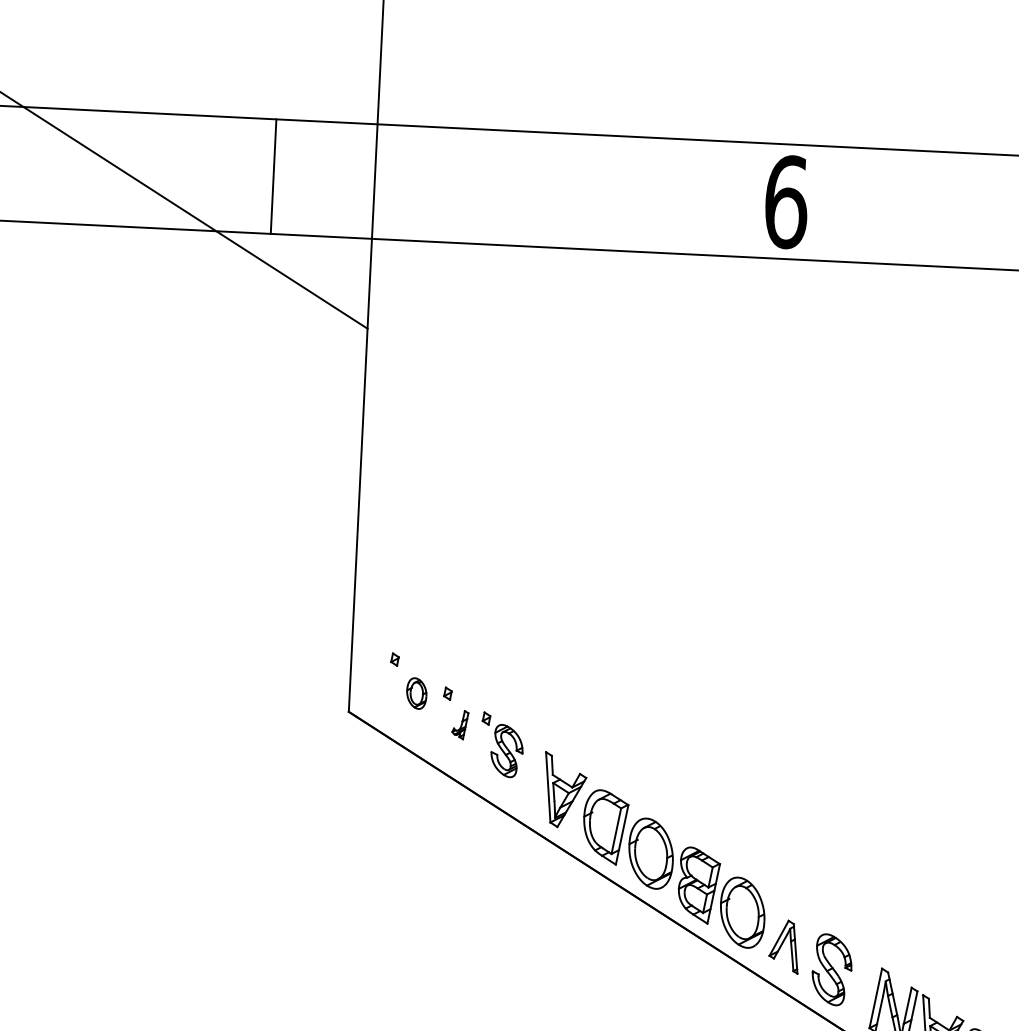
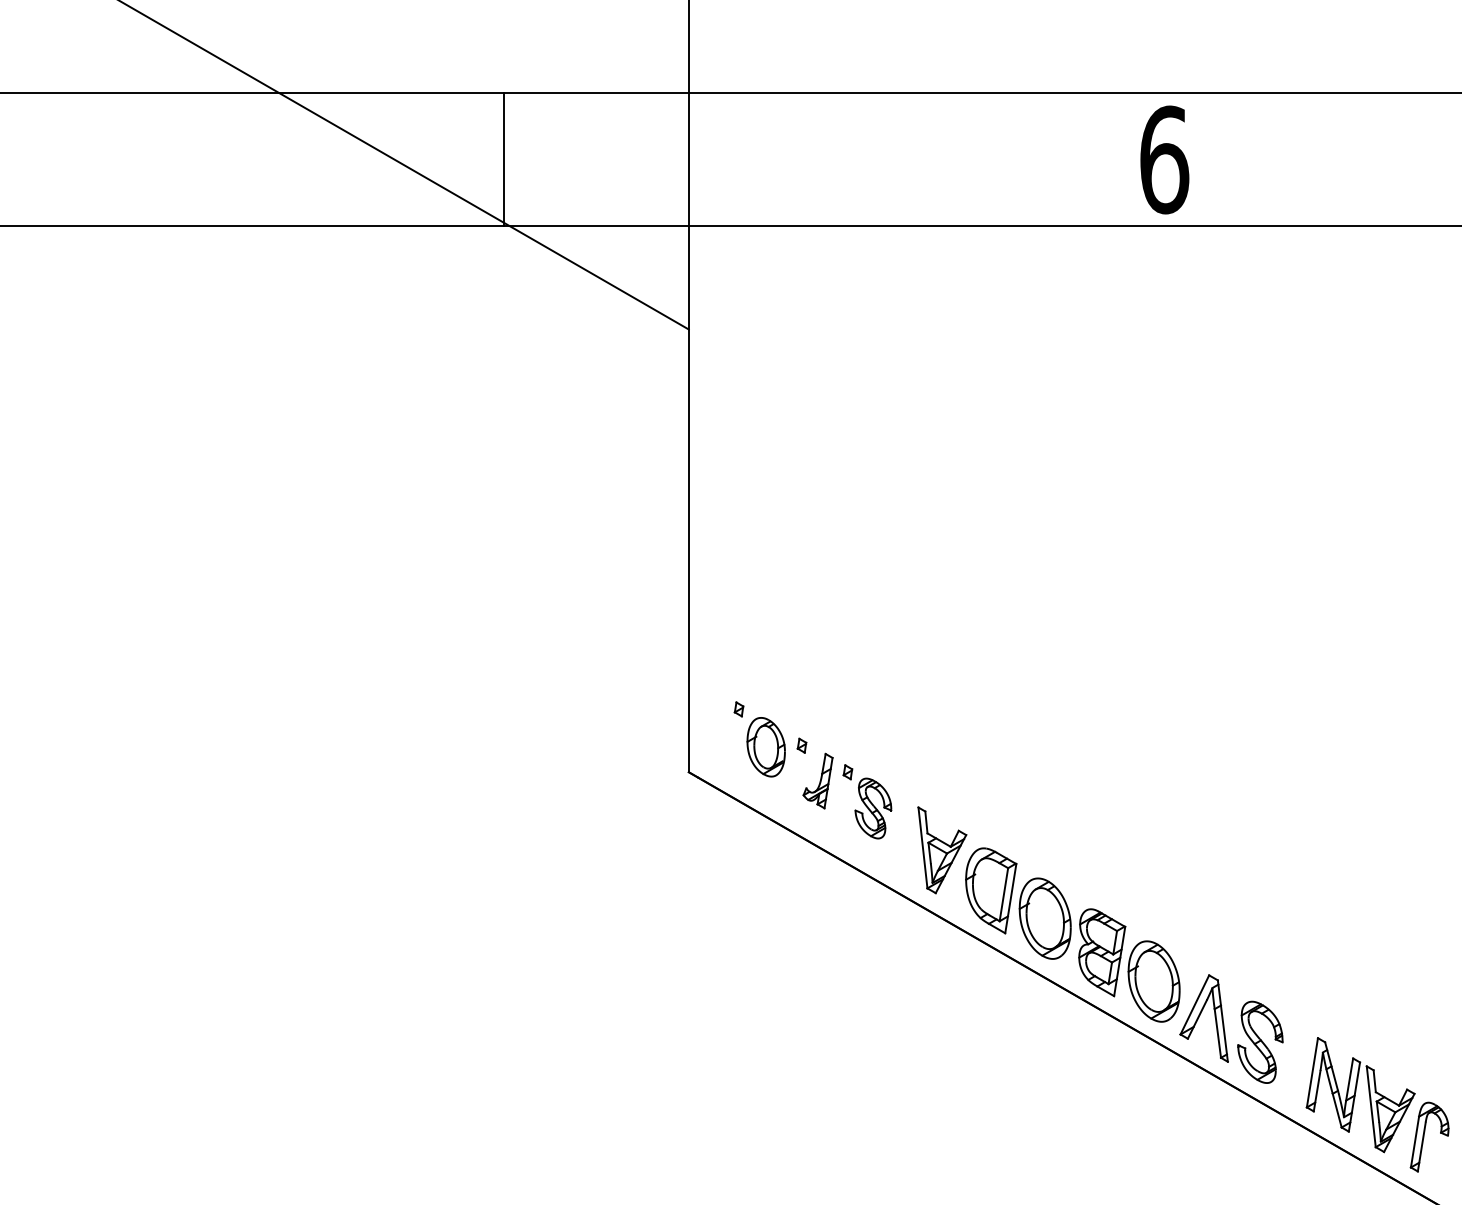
line: (273, 176) -> (503, 159), moved
part: (416, 693) -> (765, 747), size x1.67
part: (459, 724) -> (817, 780), size x1.67
part: (783, 946) -> (1203, 1018), size x1.43

